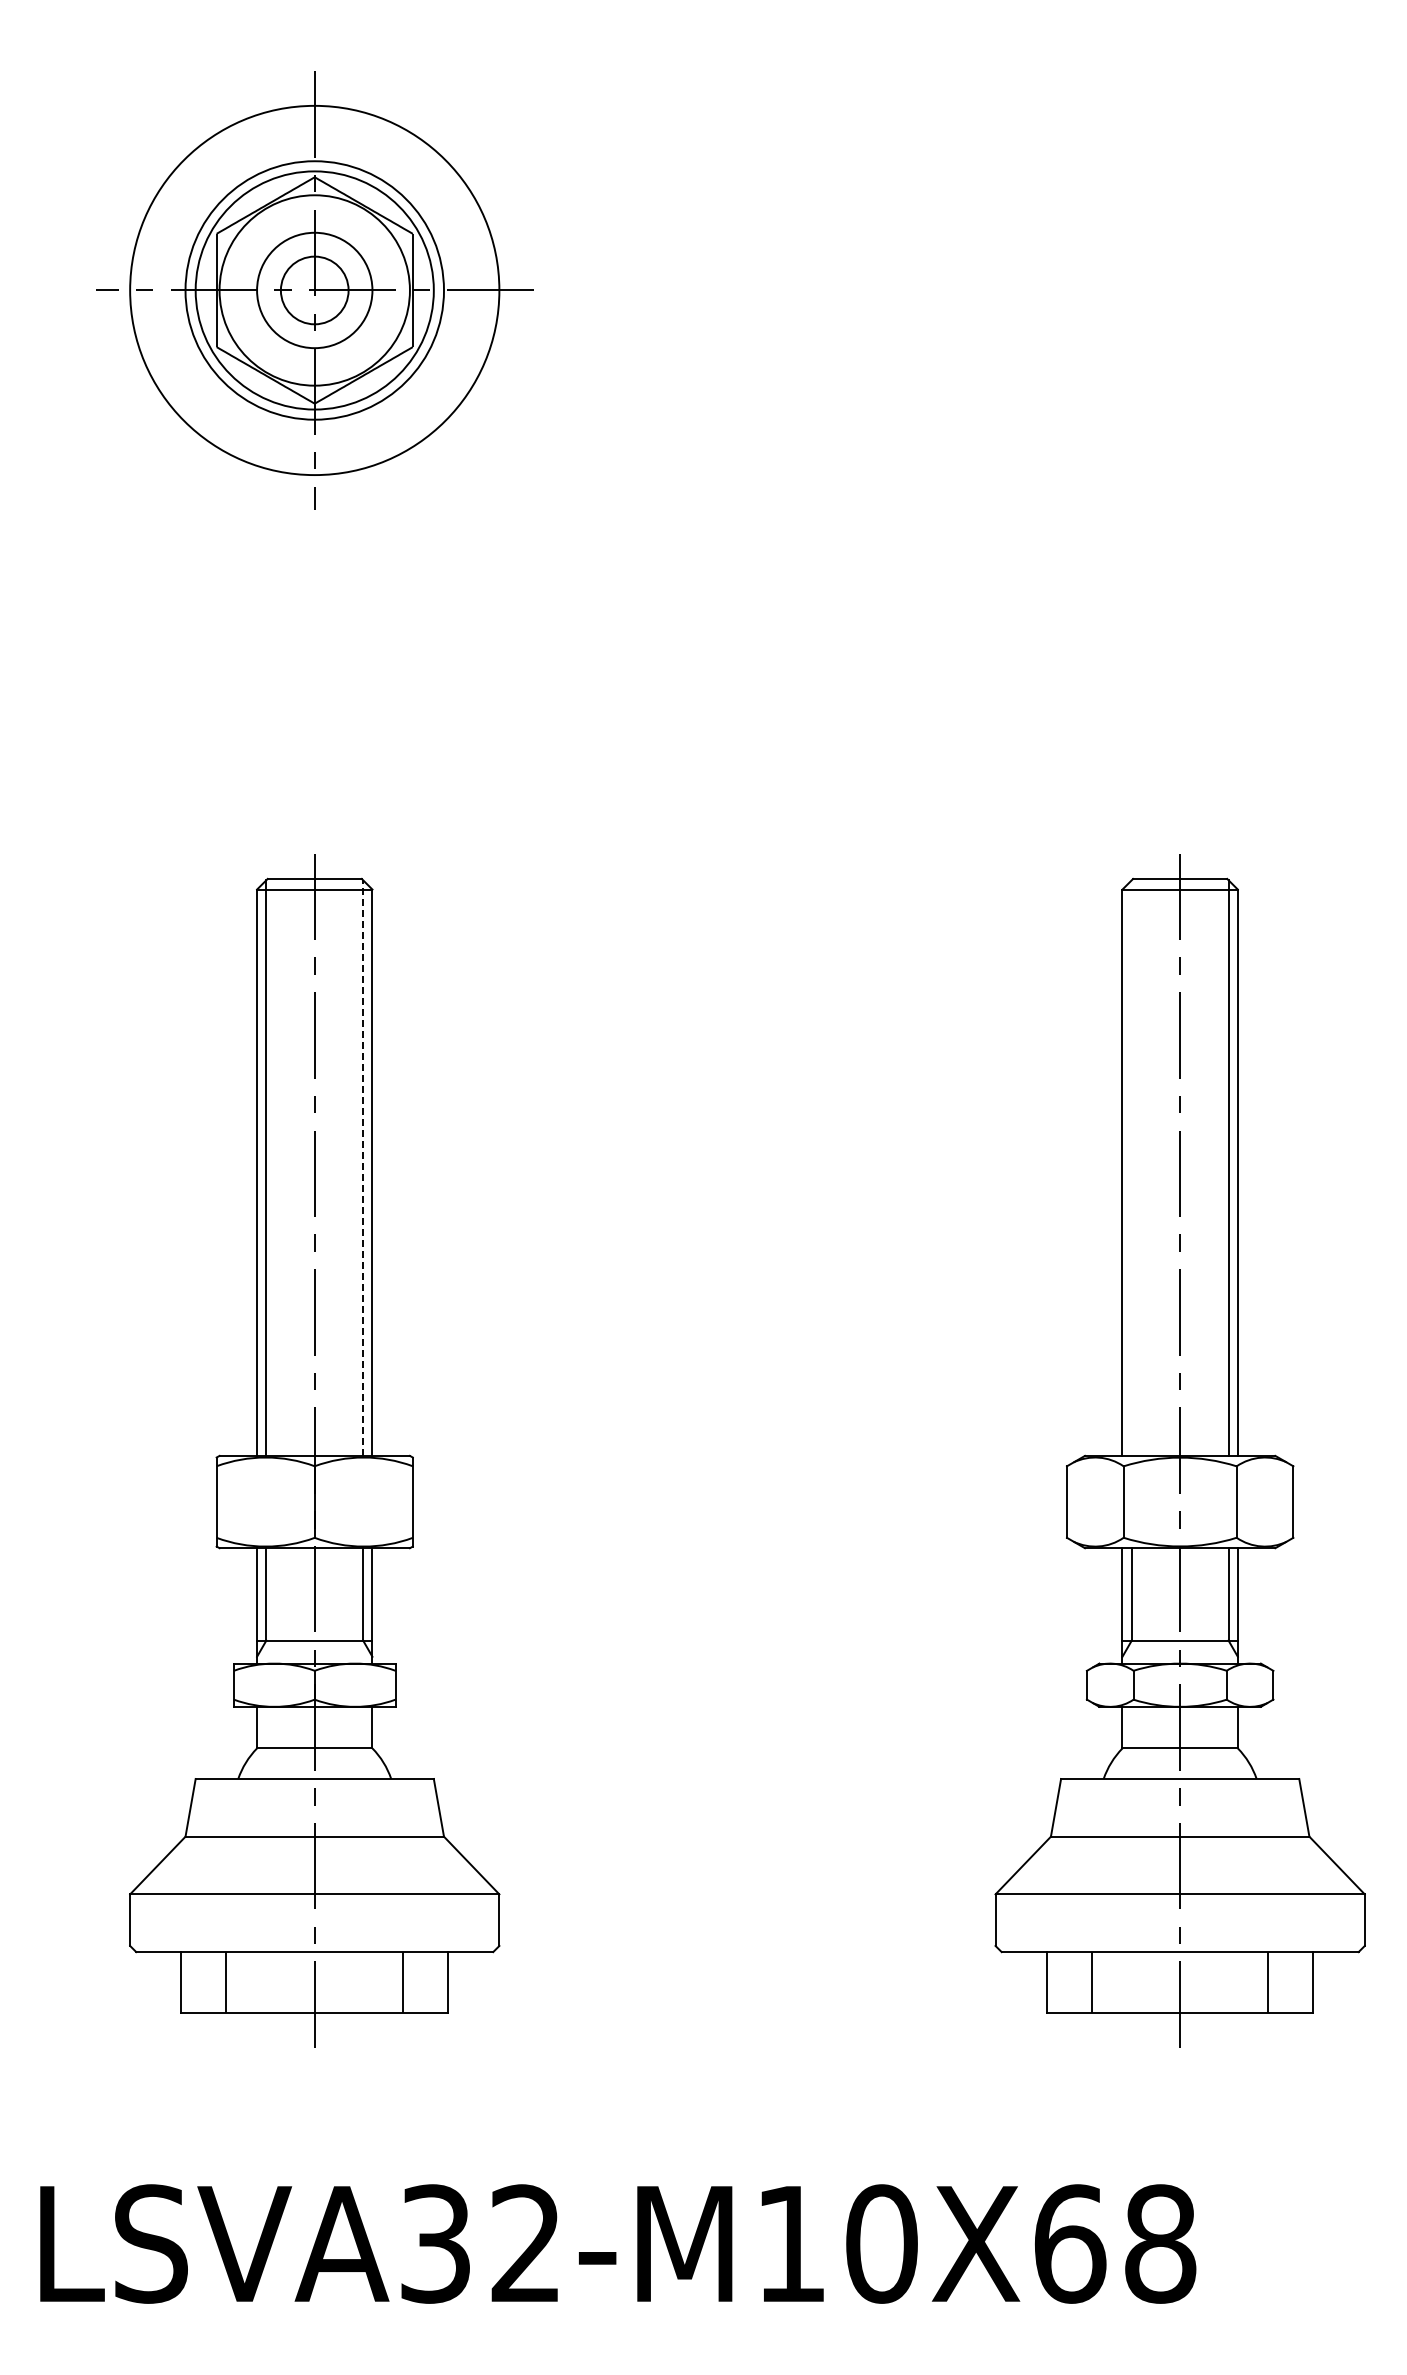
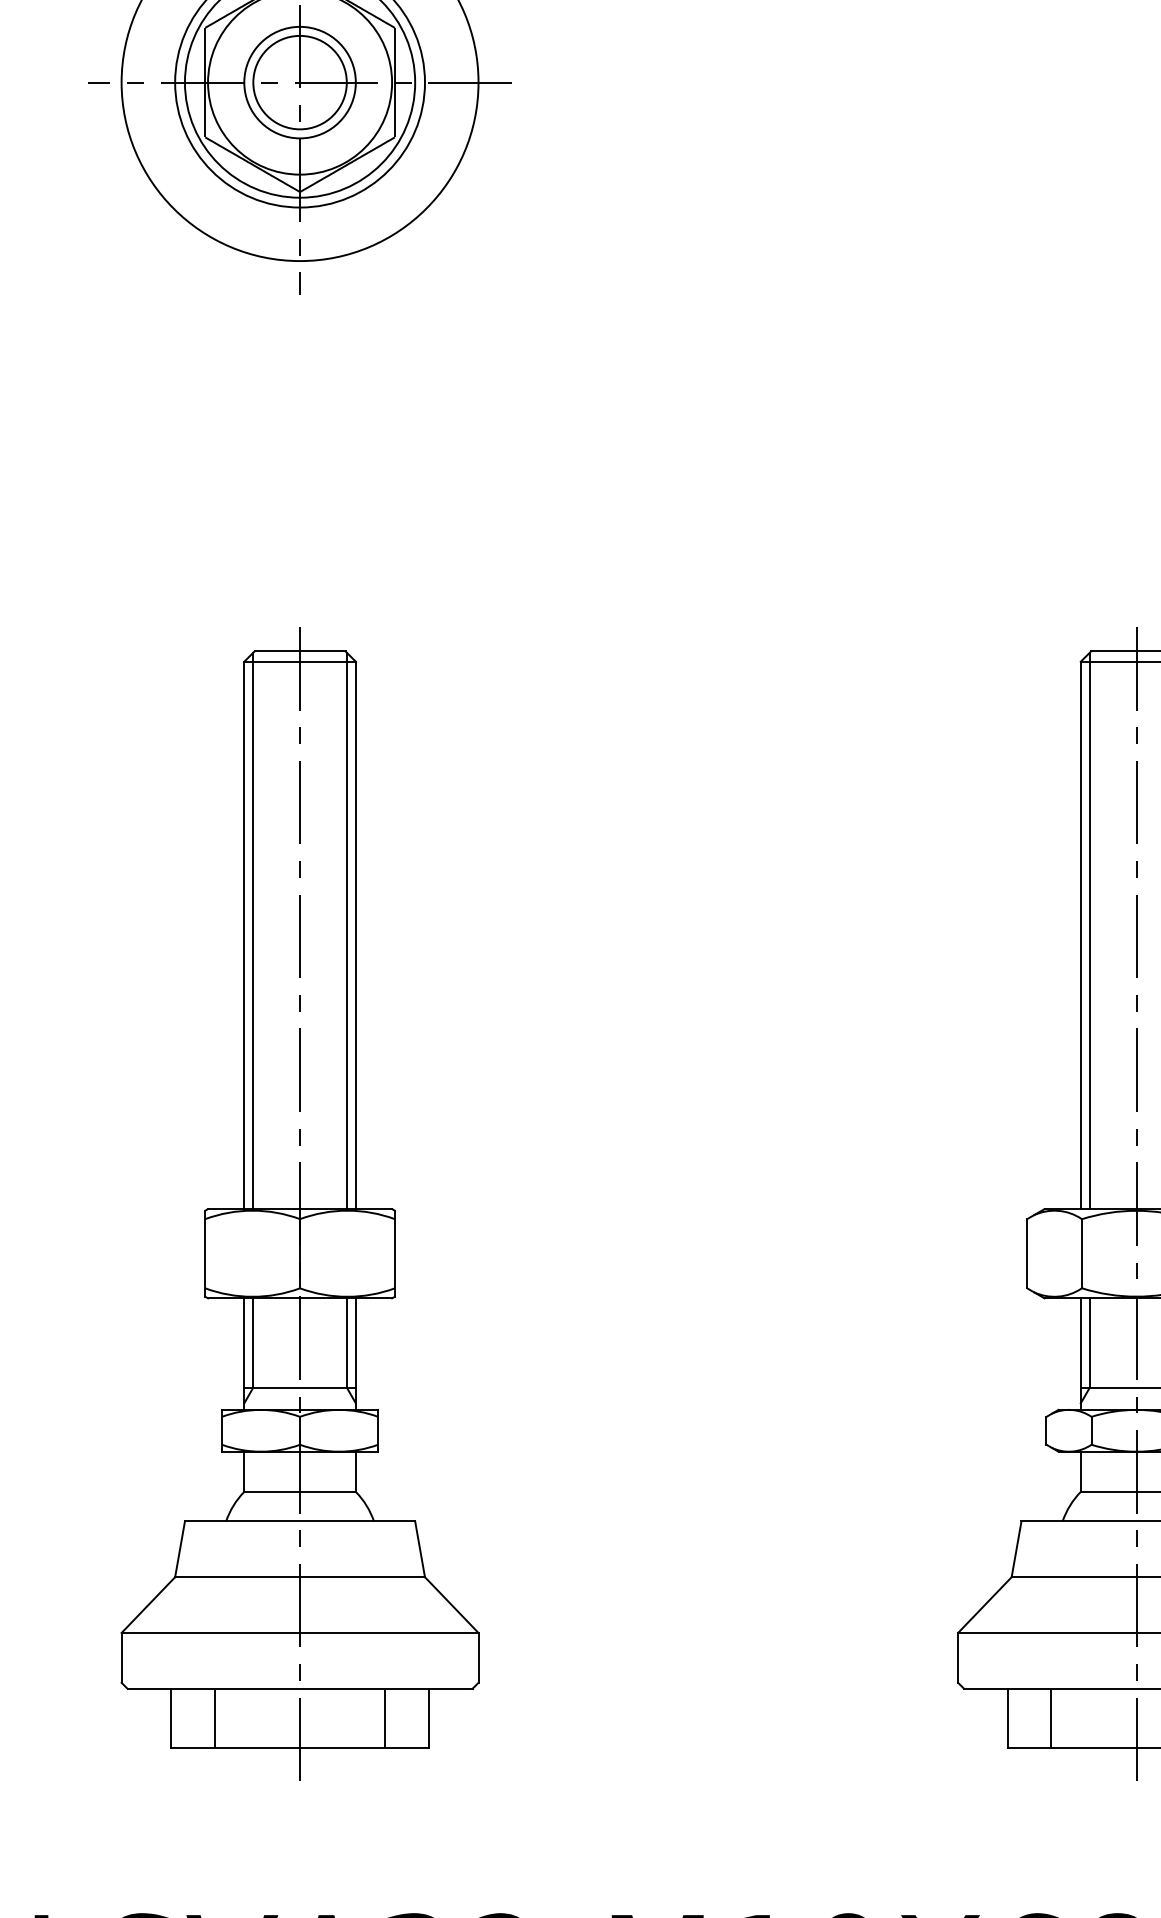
circle: (314, 290) -> (299, 82), size x1.43
line: (1131, 1167) -> (1089, 930), added
line: (363, 1168) -> (347, 931), dashed -> solid

